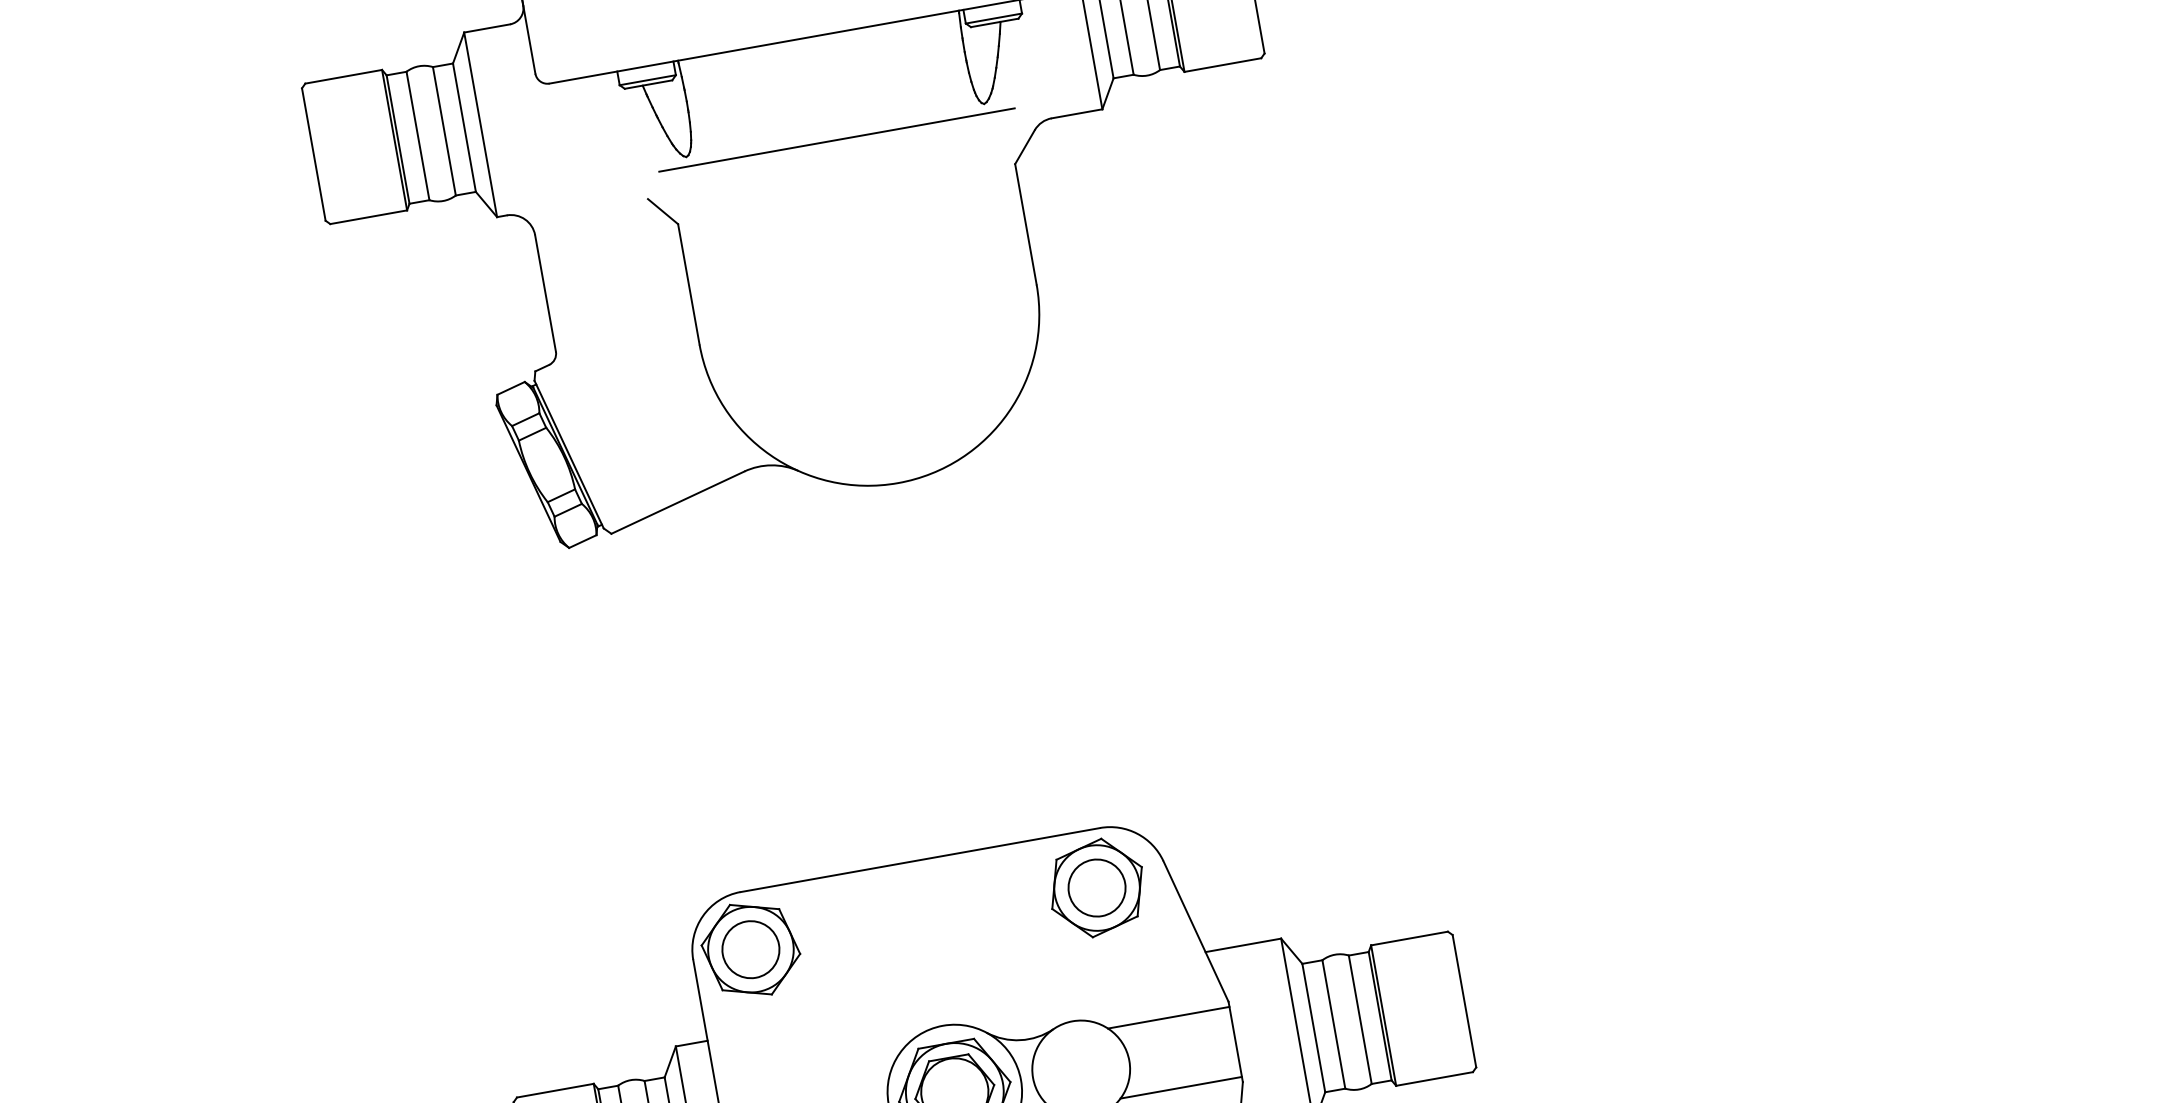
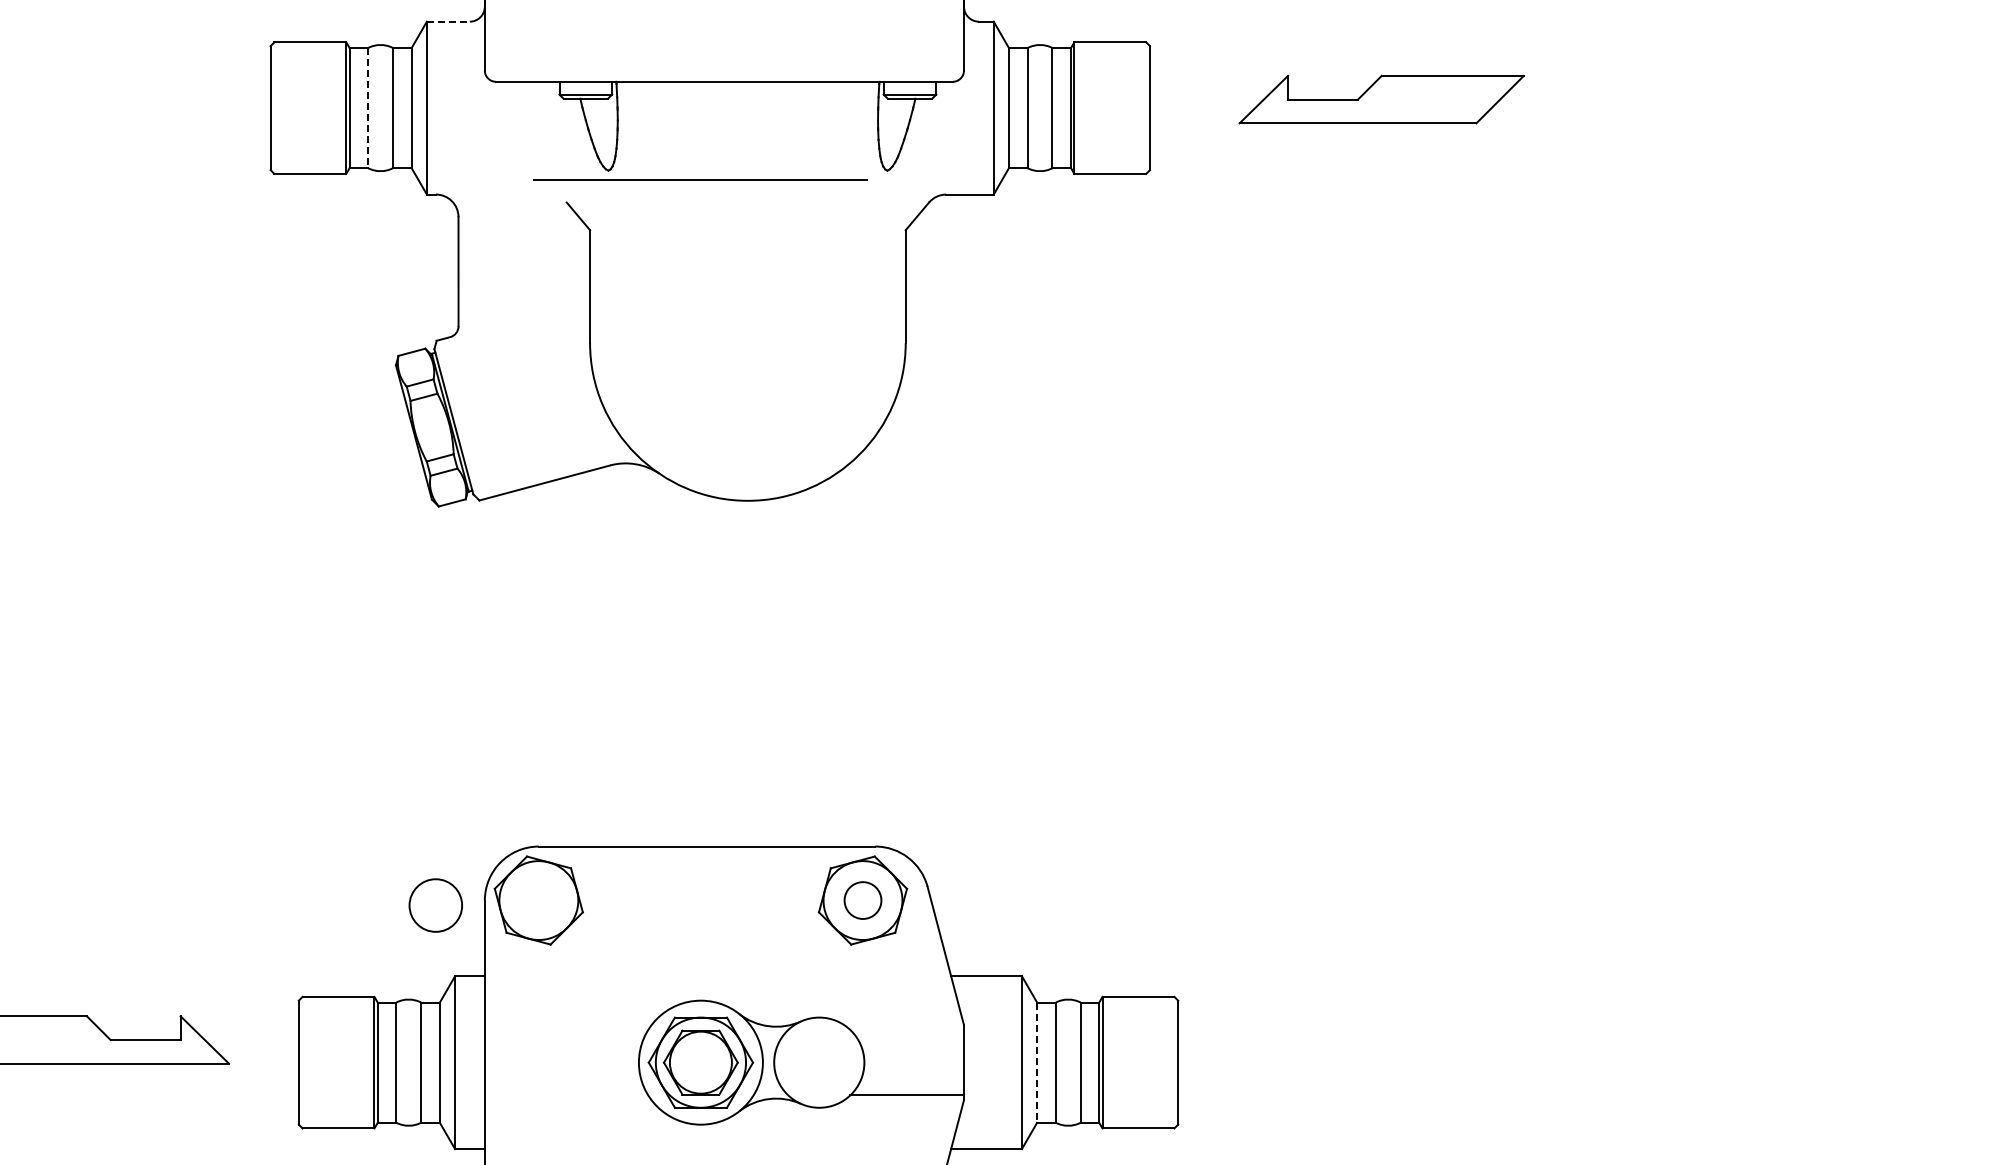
line: (487, 28) -> (448, 21), solid -> dashed
line: (418, 136) -> (368, 108), solid -> dashed
line: (836, 140) -> (700, 179), moved
circle: (1096, 888) -> (862, 900), size x0.7
circle: (750, 949) -> (435, 905), moved
line: (1168, 1017) -> (906, 1029), removed
line: (1314, 1028) -> (1037, 1063), solid -> dashed

